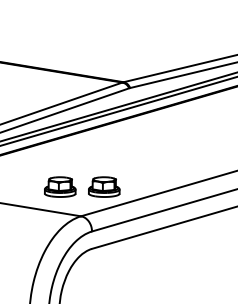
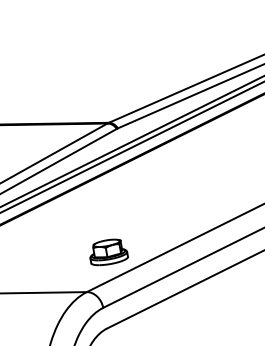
part: (60, 186) -> (55, 260), removed

